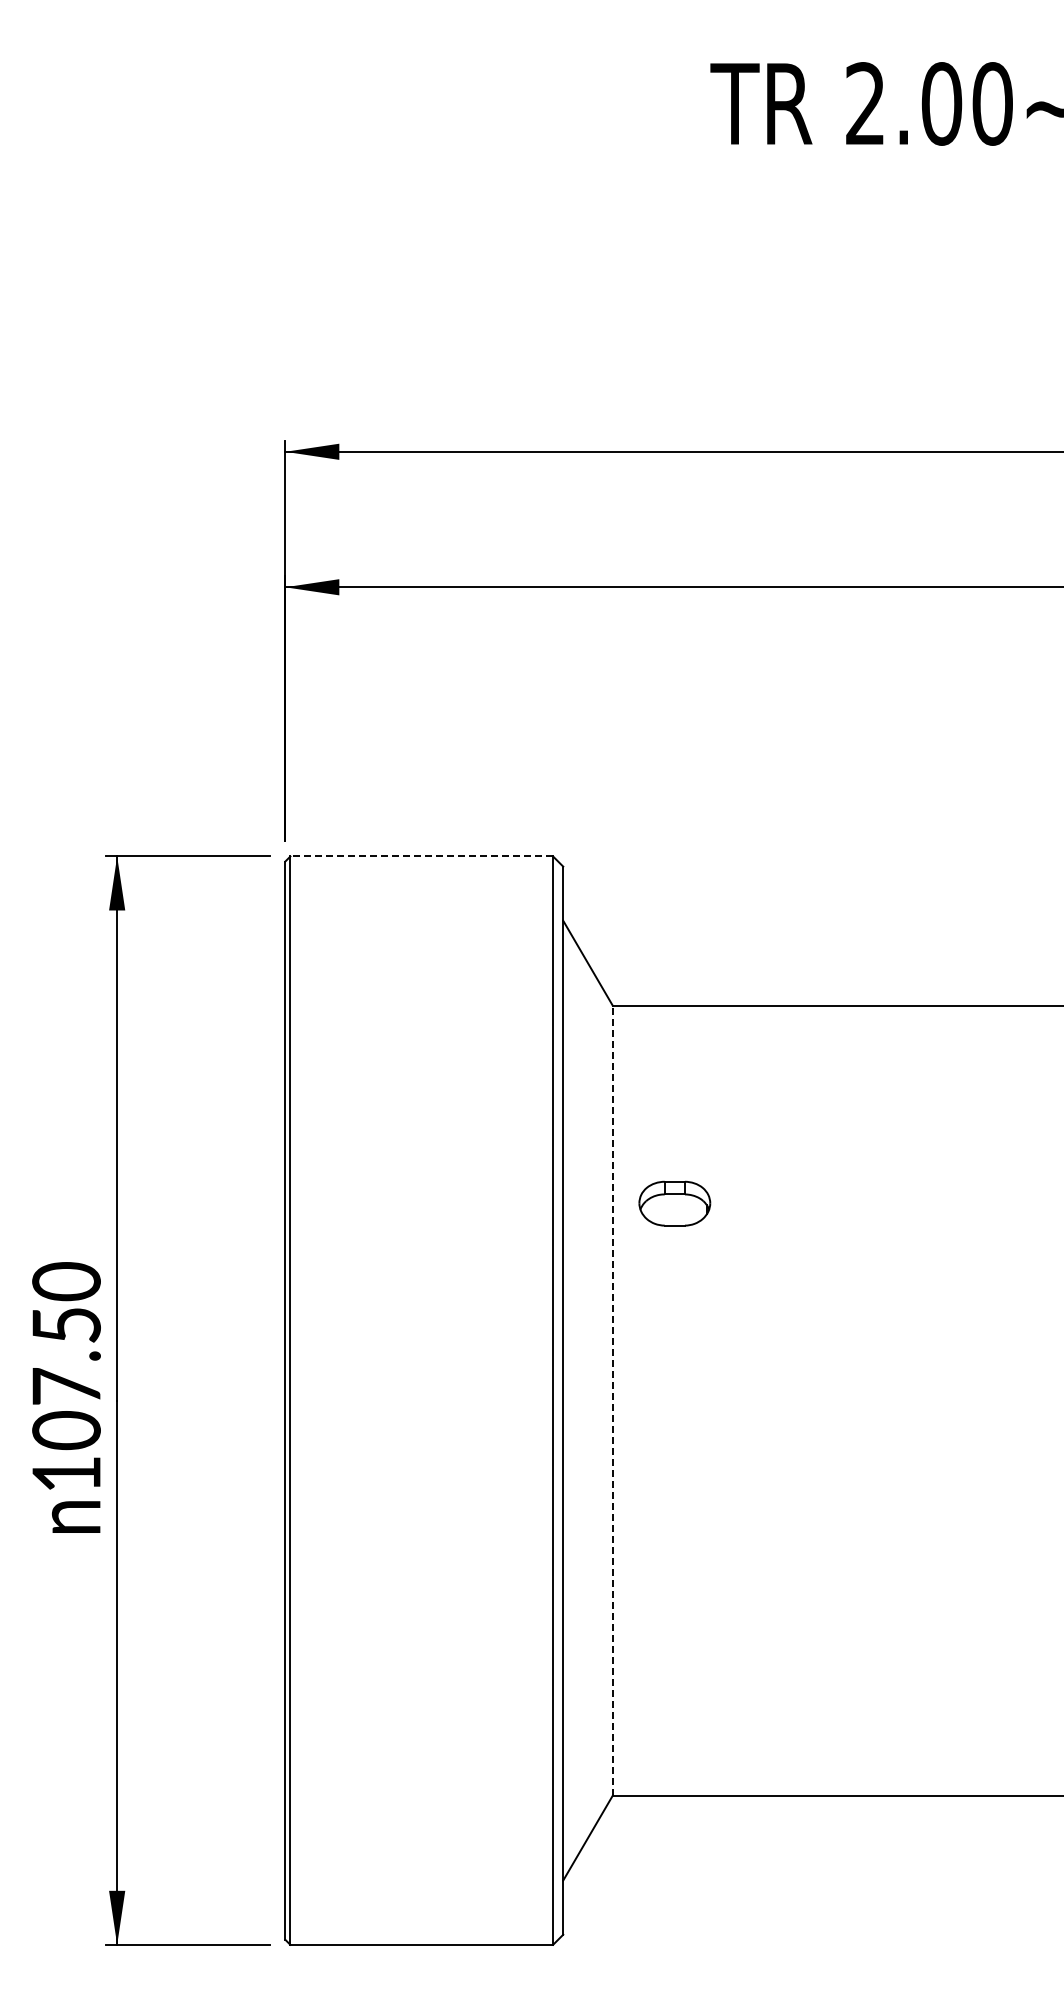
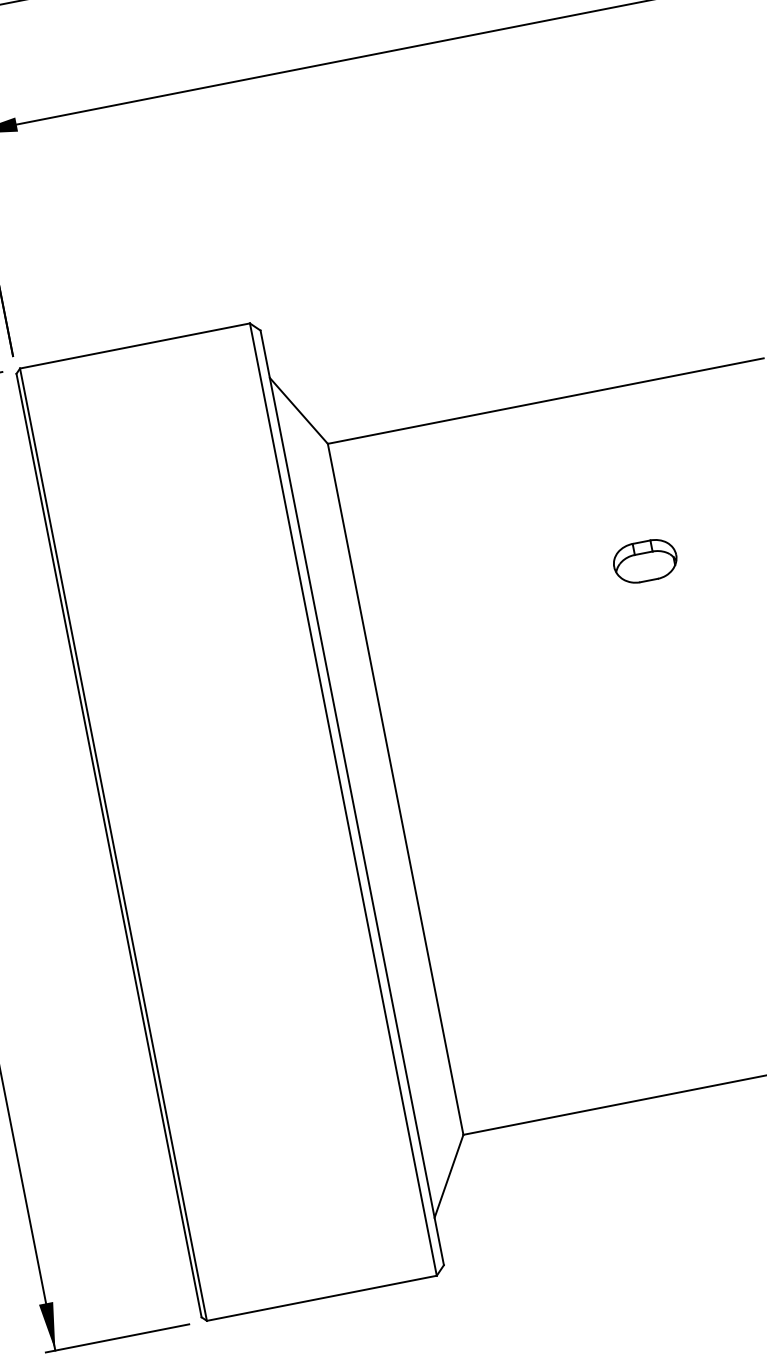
line: (421, 856) -> (134, 346), dashed -> solid
part: (674, 1203) -> (644, 561), moved
line: (612, 1400) -> (395, 789), dashed -> solid

